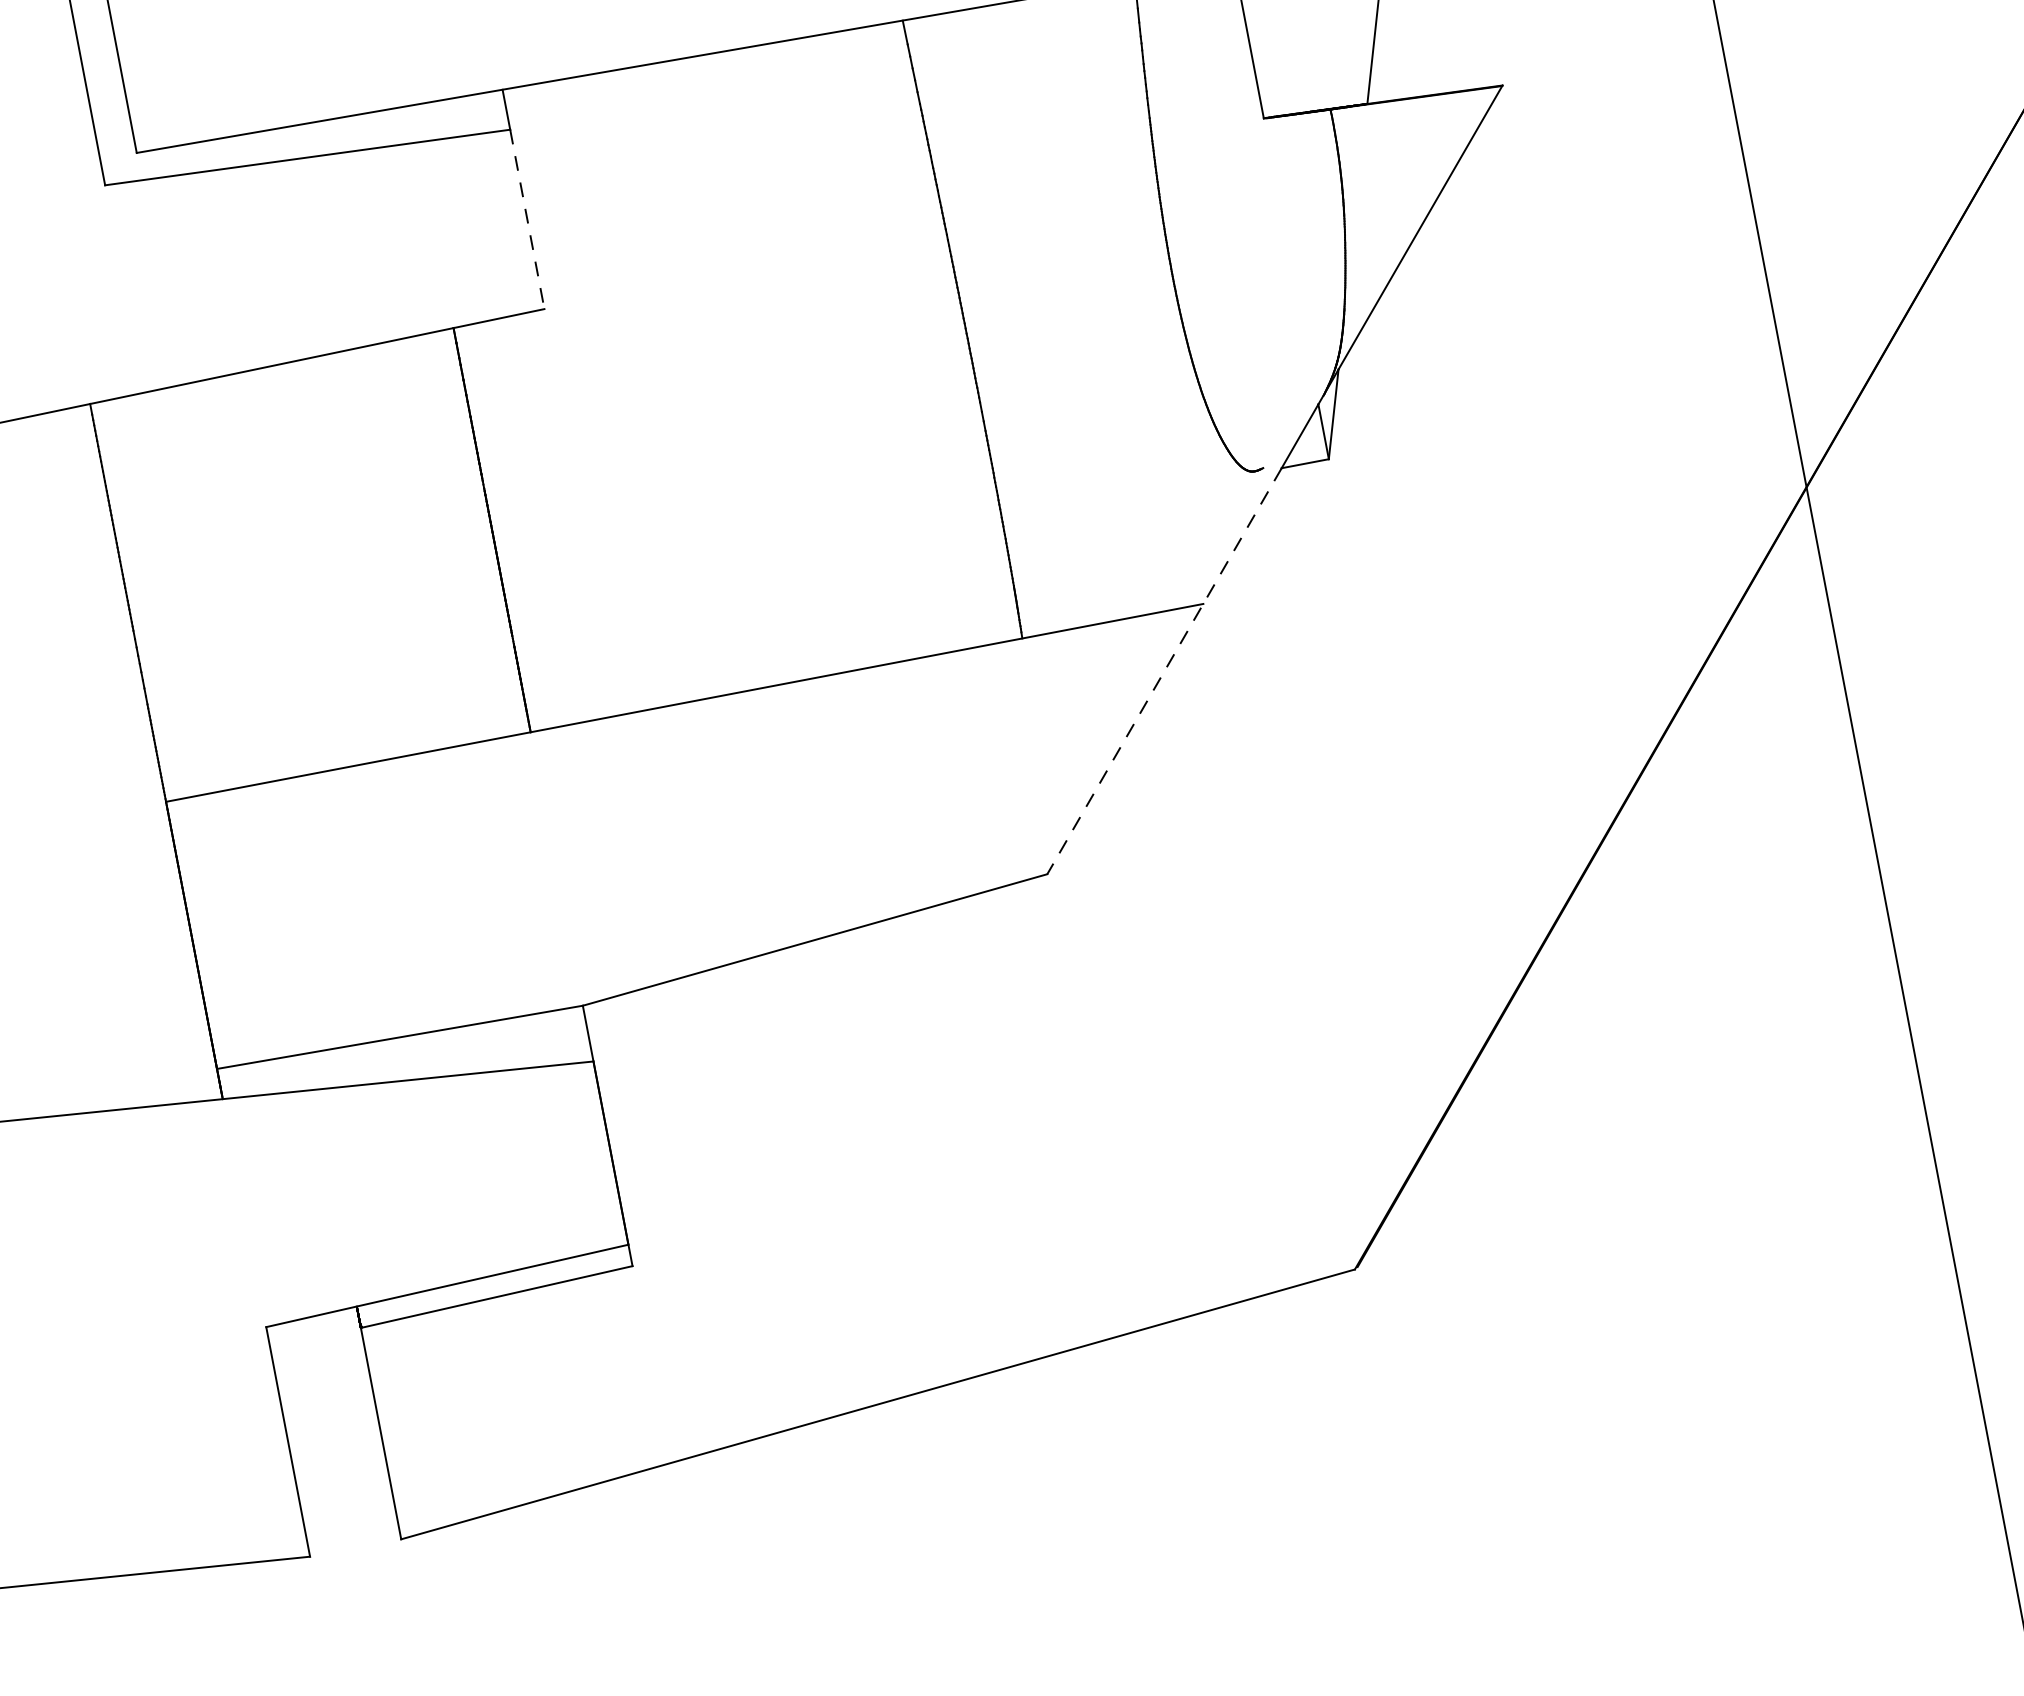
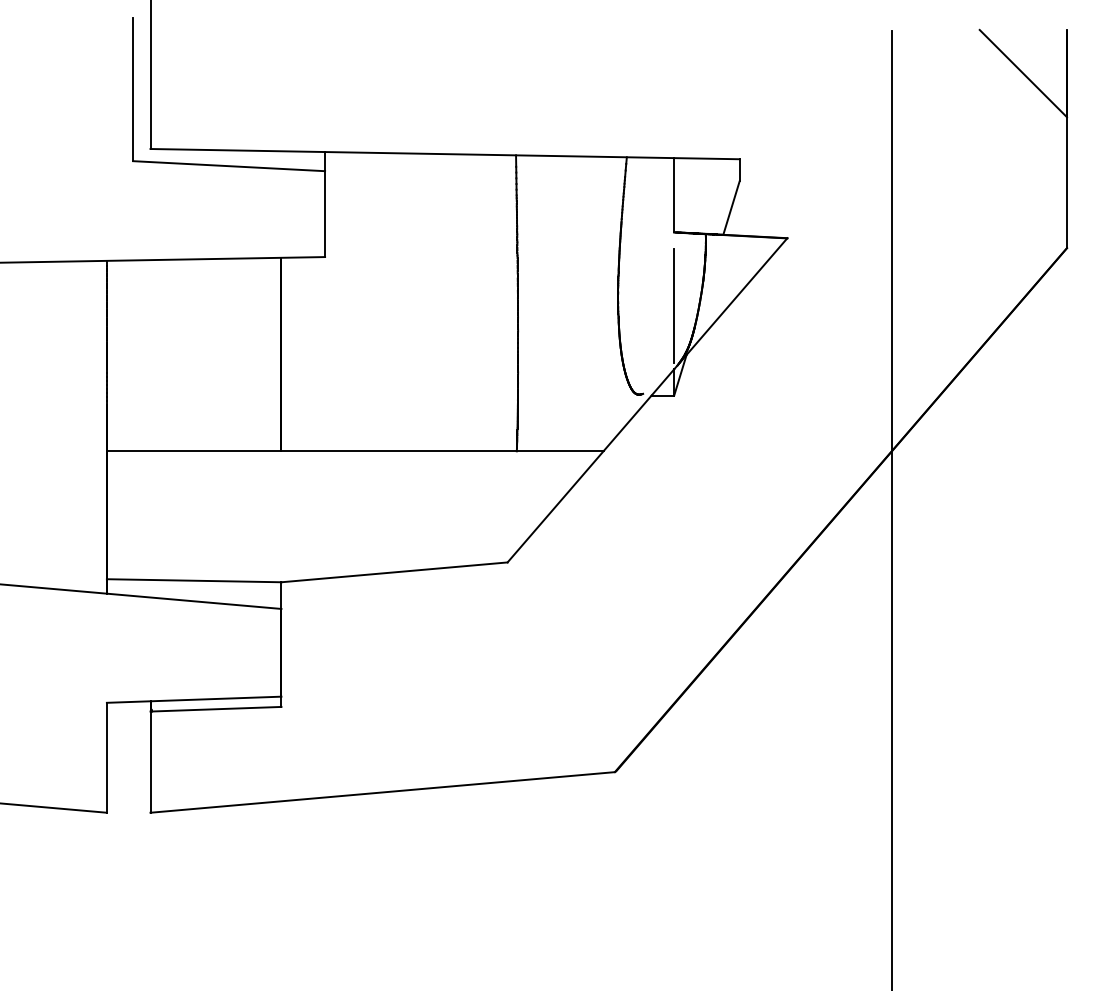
line: (528, 220) -> (325, 214), dashed -> solid
line: (1293, 271) -> (674, 305), added
line: (1164, 672) -> (579, 479), dashed -> solid

